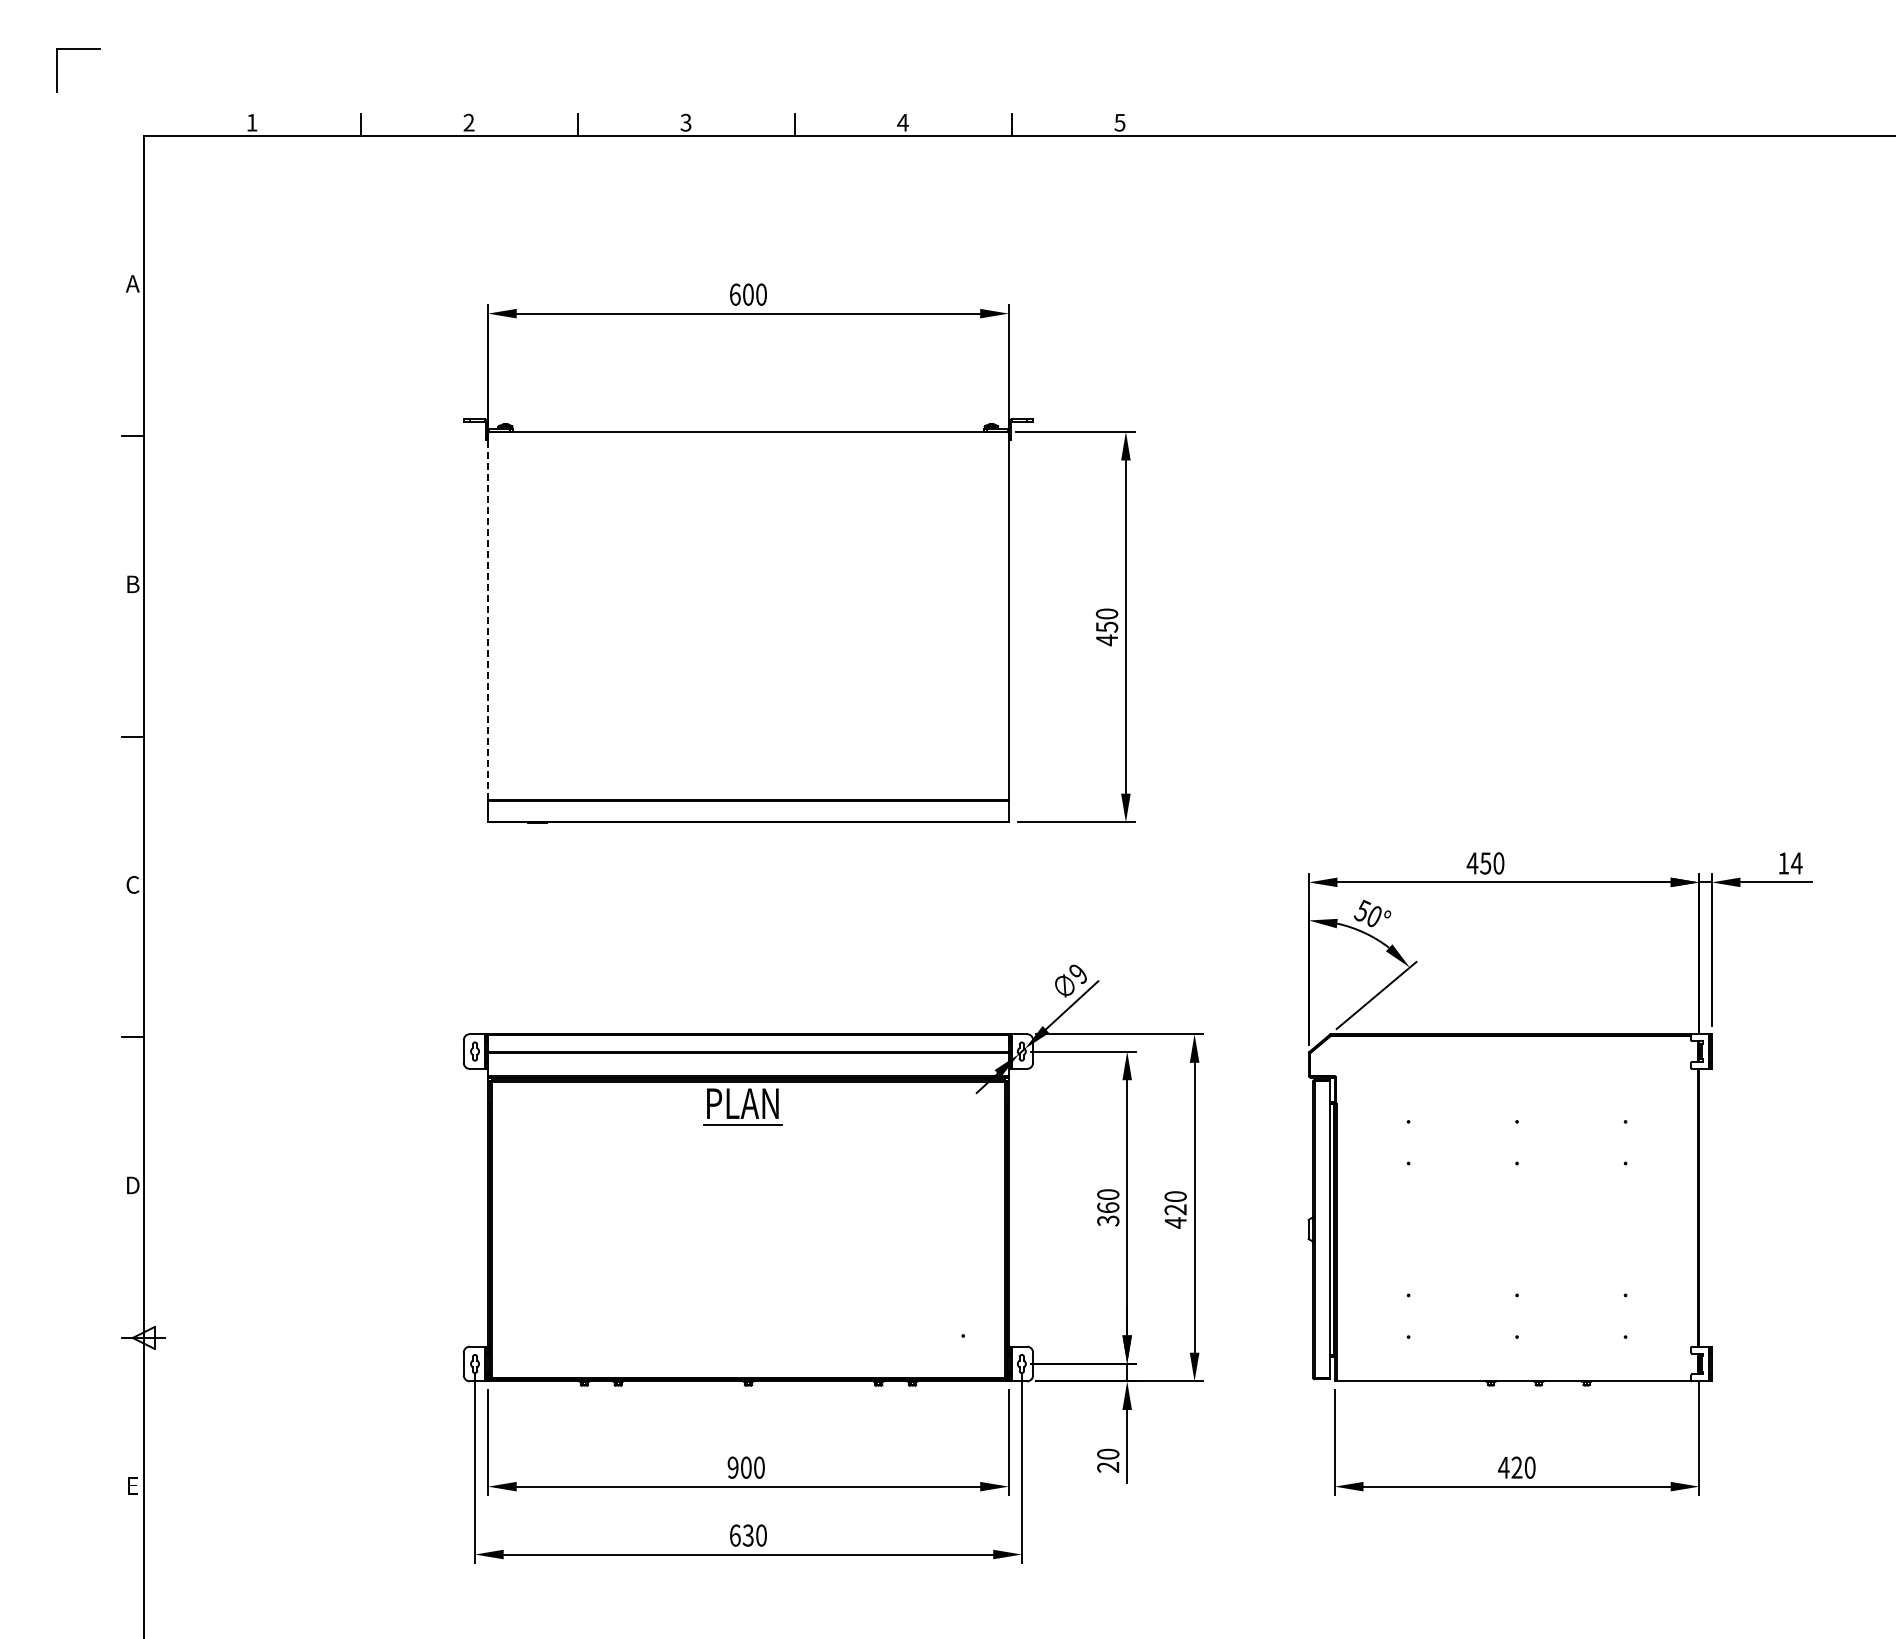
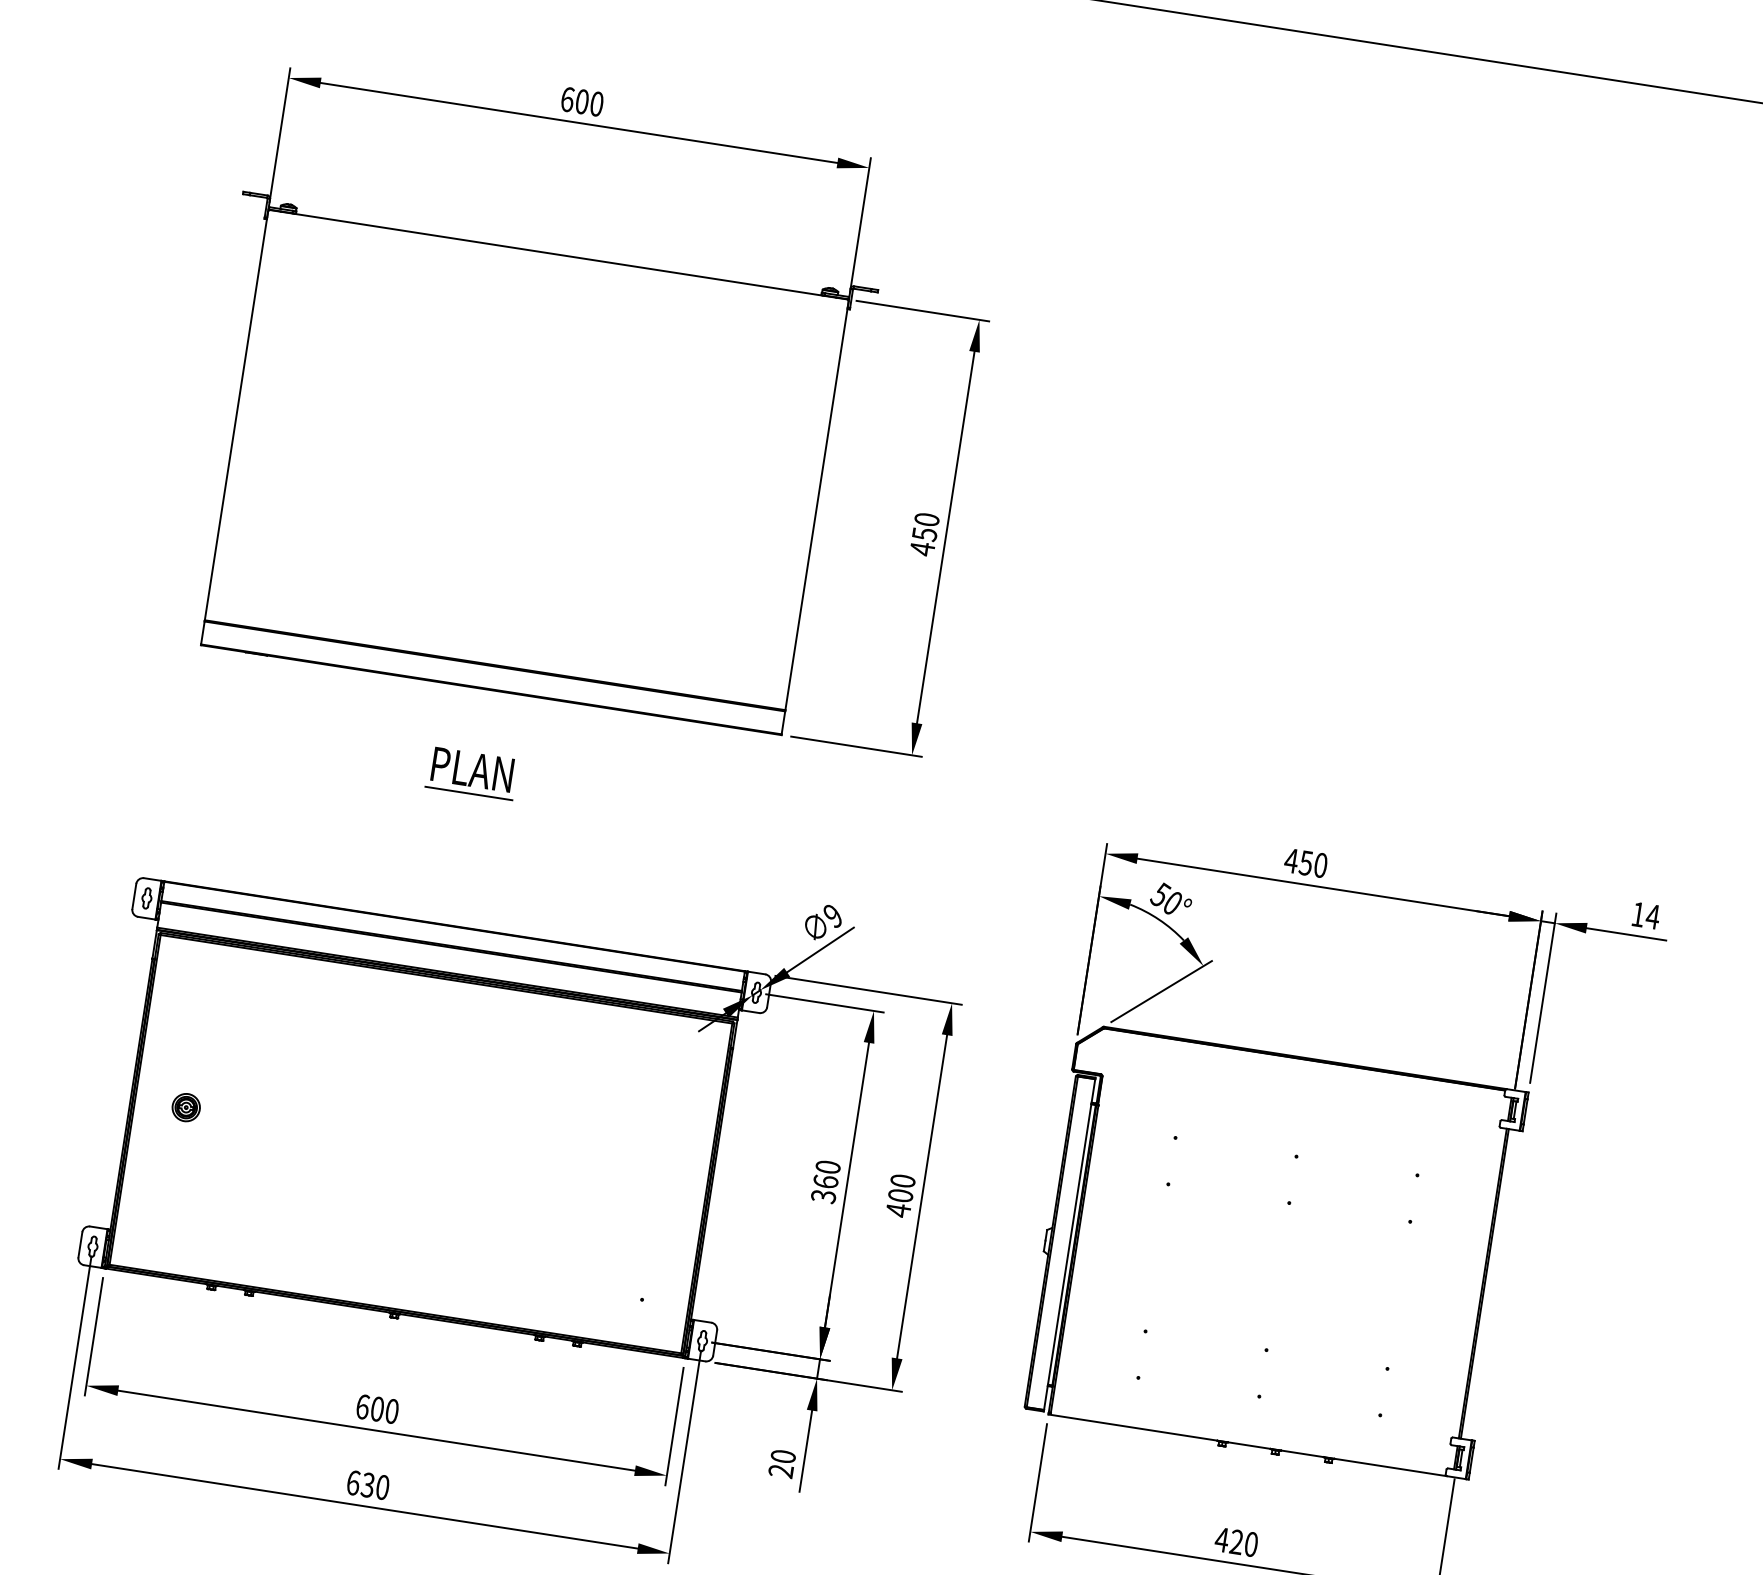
line: (488, 616) -> (237, 415), dashed -> solid
part: (742, 1106) -> (471, 772), moved
text: (1175, 1209) -> (900, 1195), 420 -> 400
part: (537, 1229) -> (185, 1107), added
text: (732, 1467) -> (362, 1406), 900 -> 600

